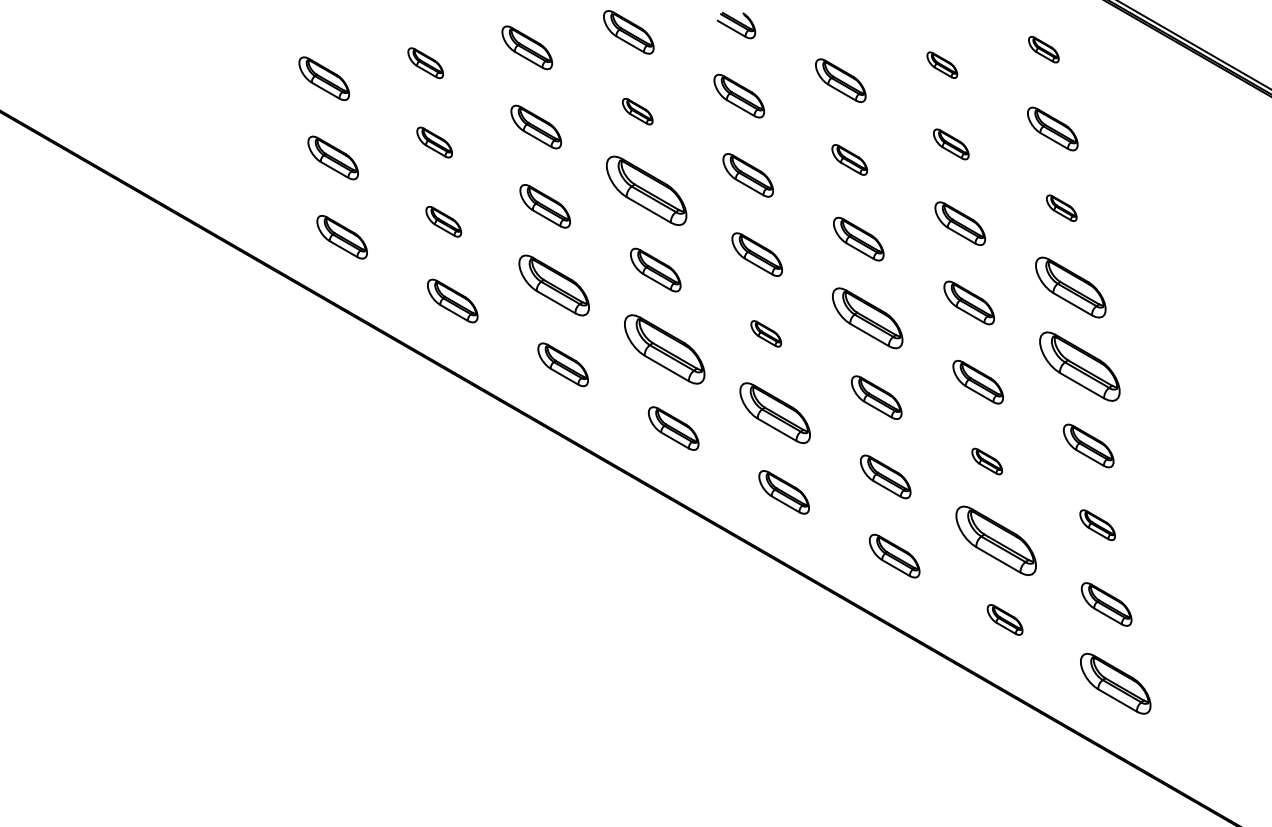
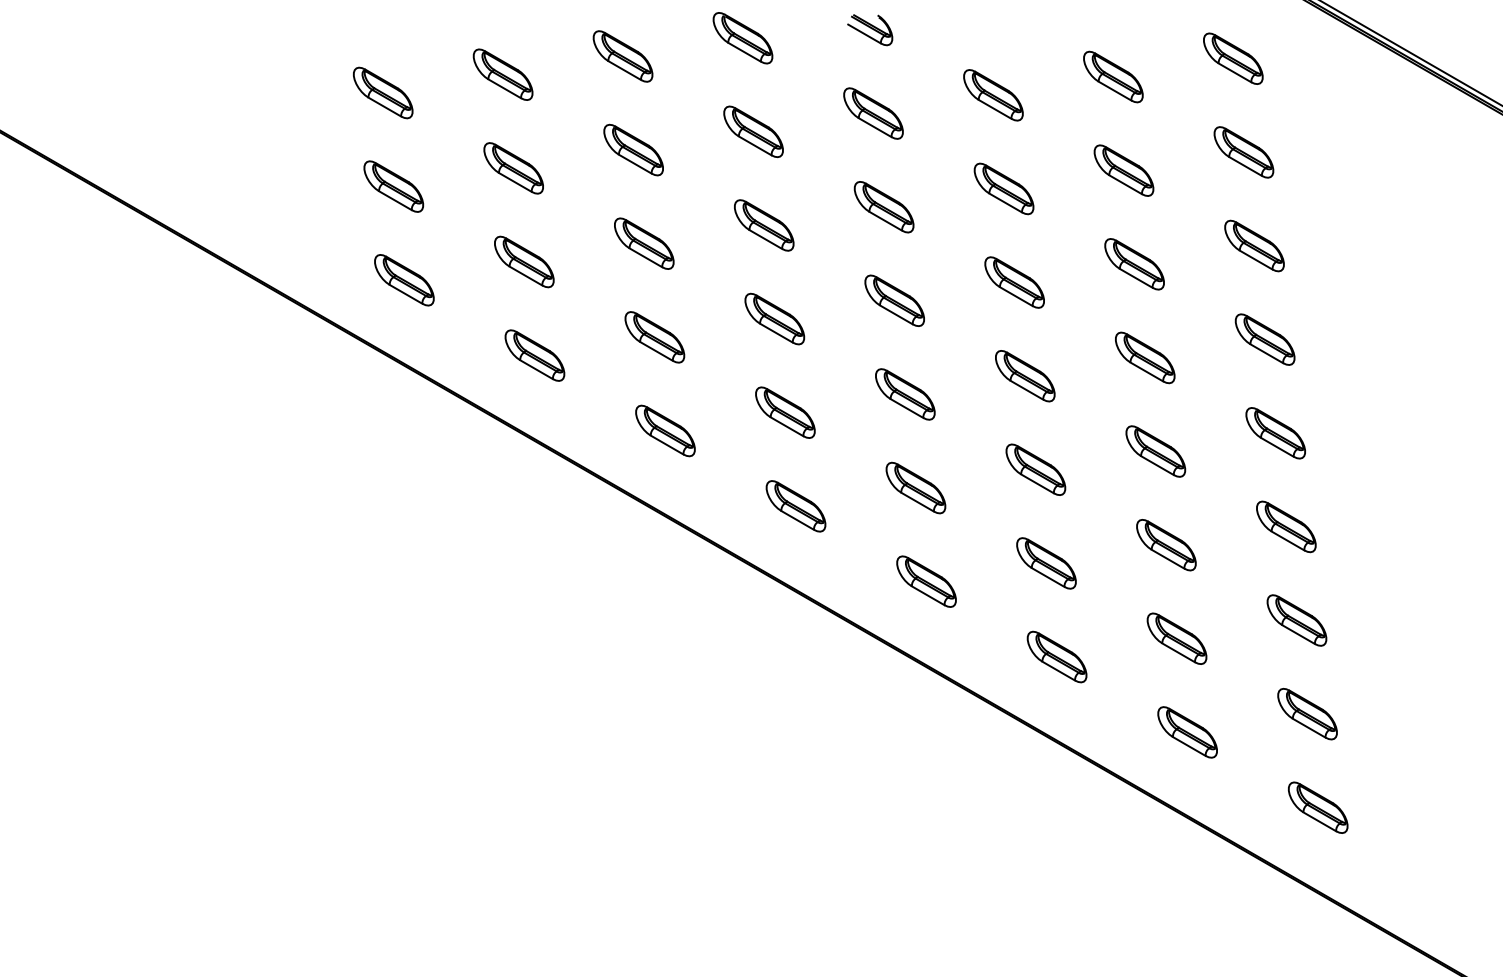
part: (1043, 49) -> (1233, 58), size x1.67
part: (425, 63) -> (502, 74), size x1.43
part: (942, 64) -> (1113, 76), size x1.67
part: (637, 111) -> (753, 131), size x1.67
part: (434, 142) -> (513, 168), size x1.43
part: (950, 144) -> (1123, 170), size x1.43
part: (849, 159) -> (1003, 188), size x1.43
part: (647, 190) -> (764, 225), size x0.62
part: (1061, 207) -> (1254, 245), size x1.67
part: (443, 221) -> (524, 261), size x1.43
part: (553, 285) -> (654, 337), size x0.71
part: (1070, 287) -> (1264, 339), size x0.71
part: (867, 318) -> (1025, 376), size x0.71
part: (766, 333) -> (905, 394), size x1.67
part: (664, 349) -> (785, 412), size x0.62
part: (1079, 366) -> (1275, 433), size x0.62
part: (774, 412) -> (915, 487), size x0.71
part: (987, 461) -> (1166, 545), size x1.67
part: (1097, 525) -> (1296, 620), size x1.43
part: (995, 540) -> (1176, 638), size x0.62
part: (1005, 620) -> (1187, 732), size x1.43
part: (1115, 683) -> (1317, 807), size x0.71

